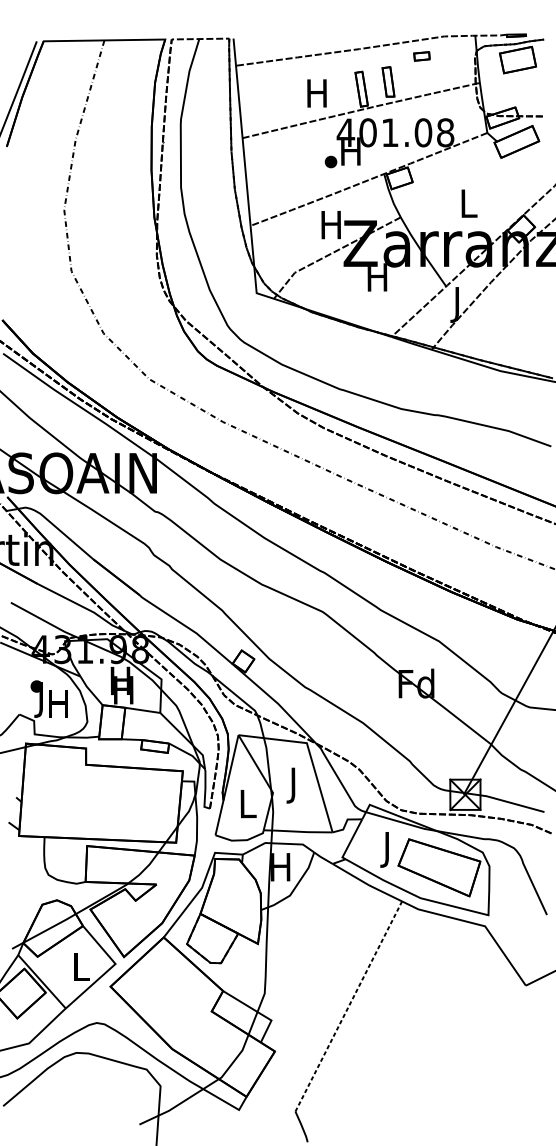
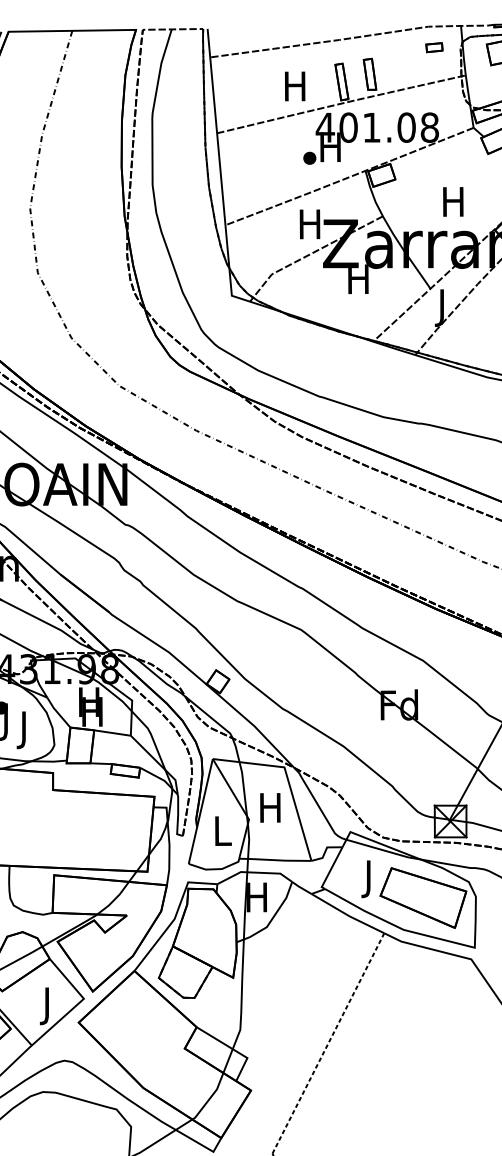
part: (421, 56) -> (433, 47), moved
text: (467, 203) -> (452, 201), L -> H
text: (58, 707) -> (24, 730), H -> J
text: (293, 785) -> (270, 811), J -> H
text: (81, 971) -> (48, 1006), L -> J

